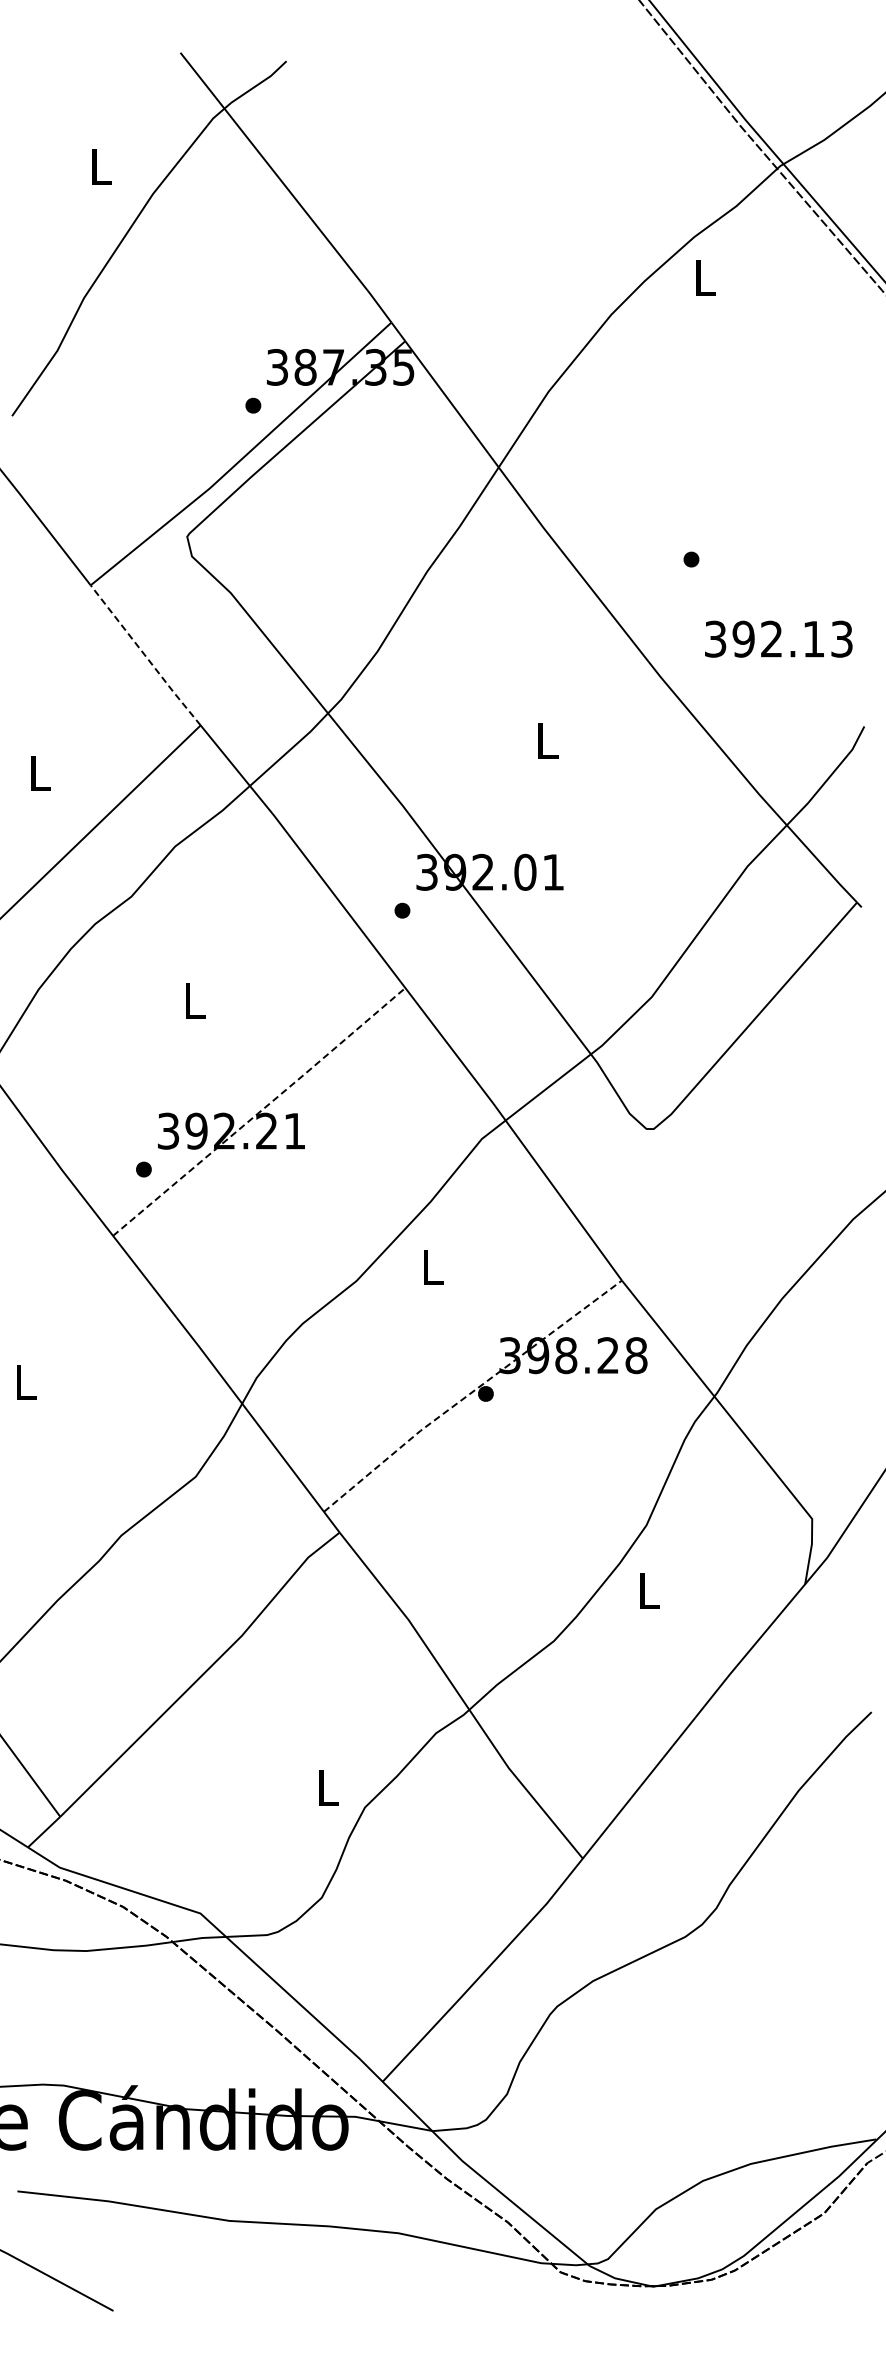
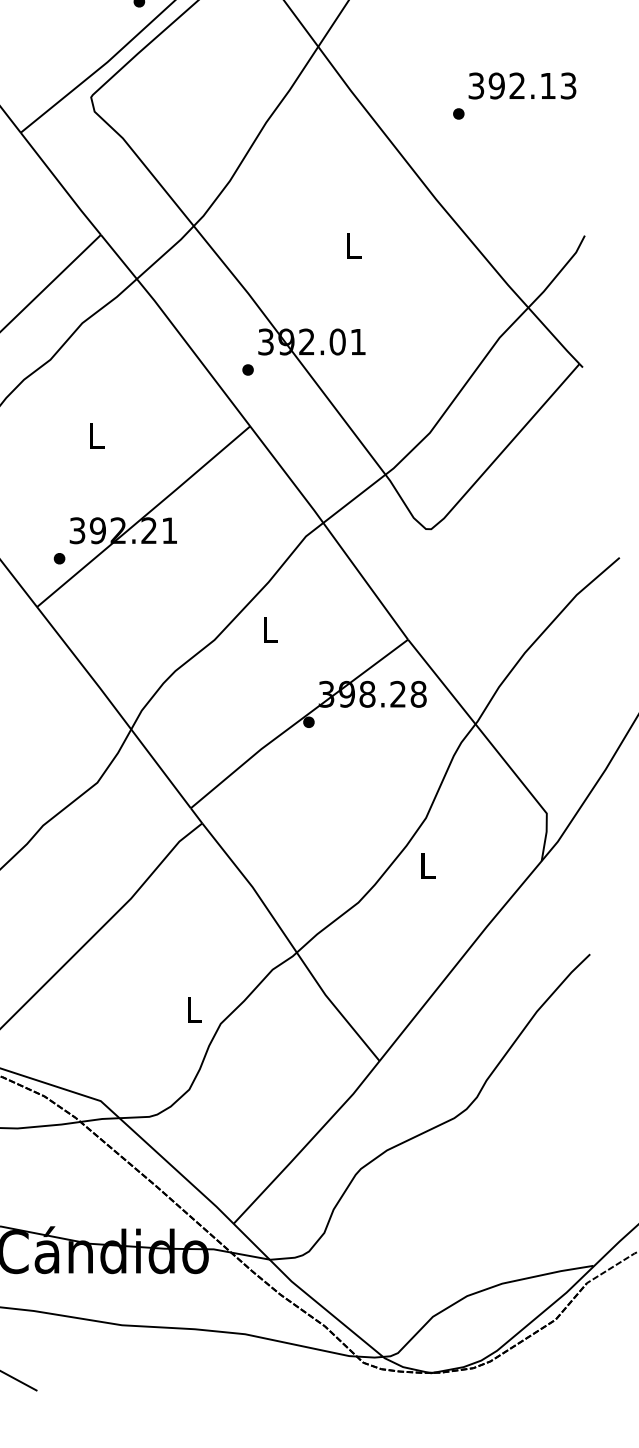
text: (778, 638) -> (522, 85), moved
line: (145, 656) -> (60, 184), dashed -> solid
line: (260, 1111) -> (144, 516), dashed -> solid
line: (470, 1393) -> (297, 721), dashed -> solid

